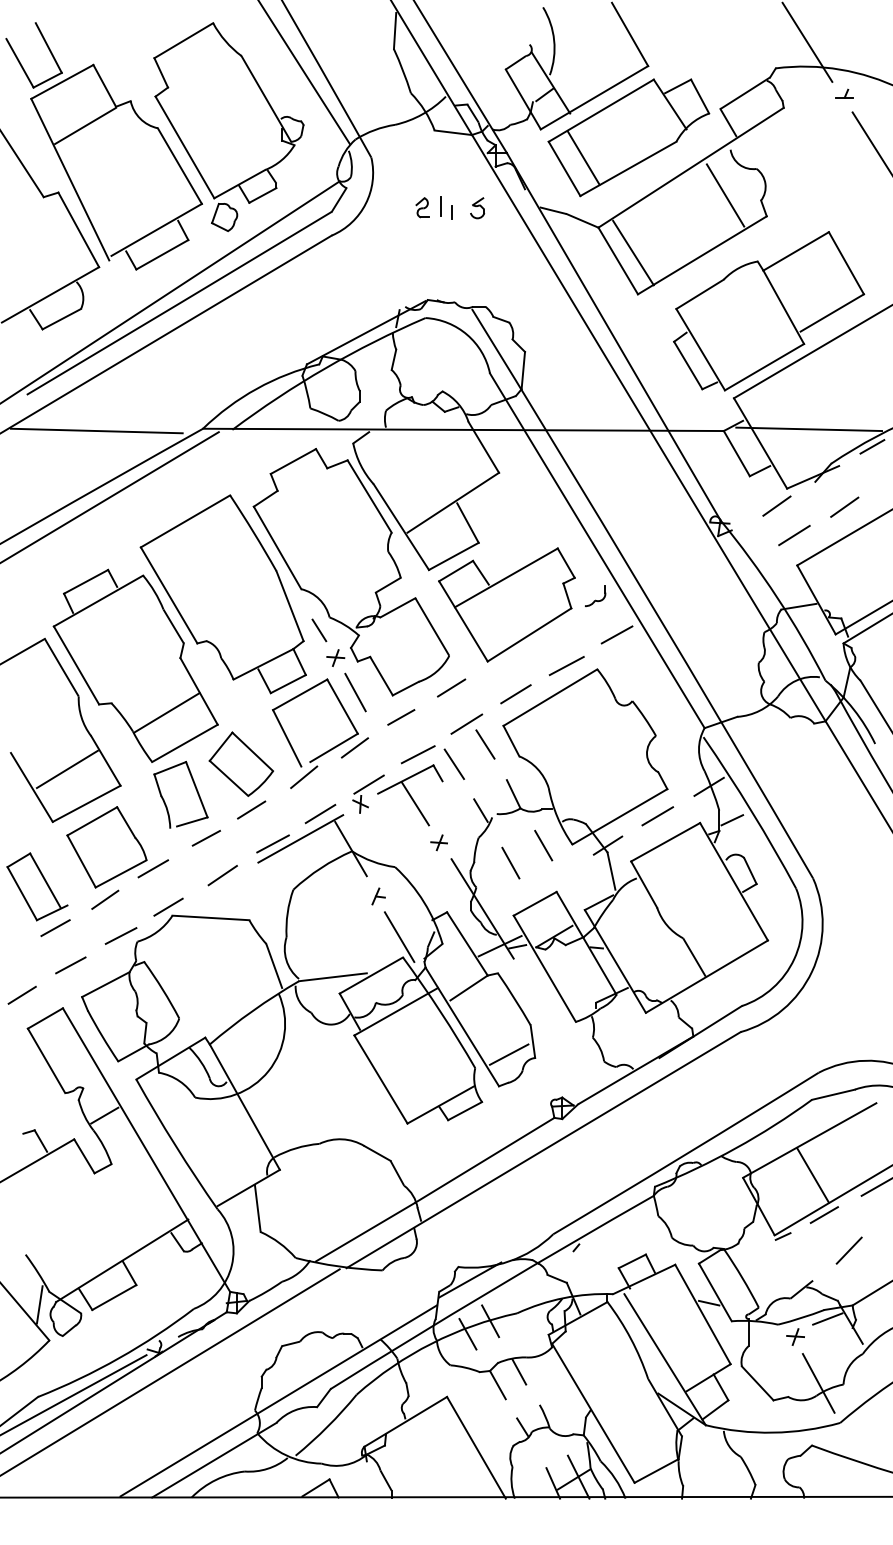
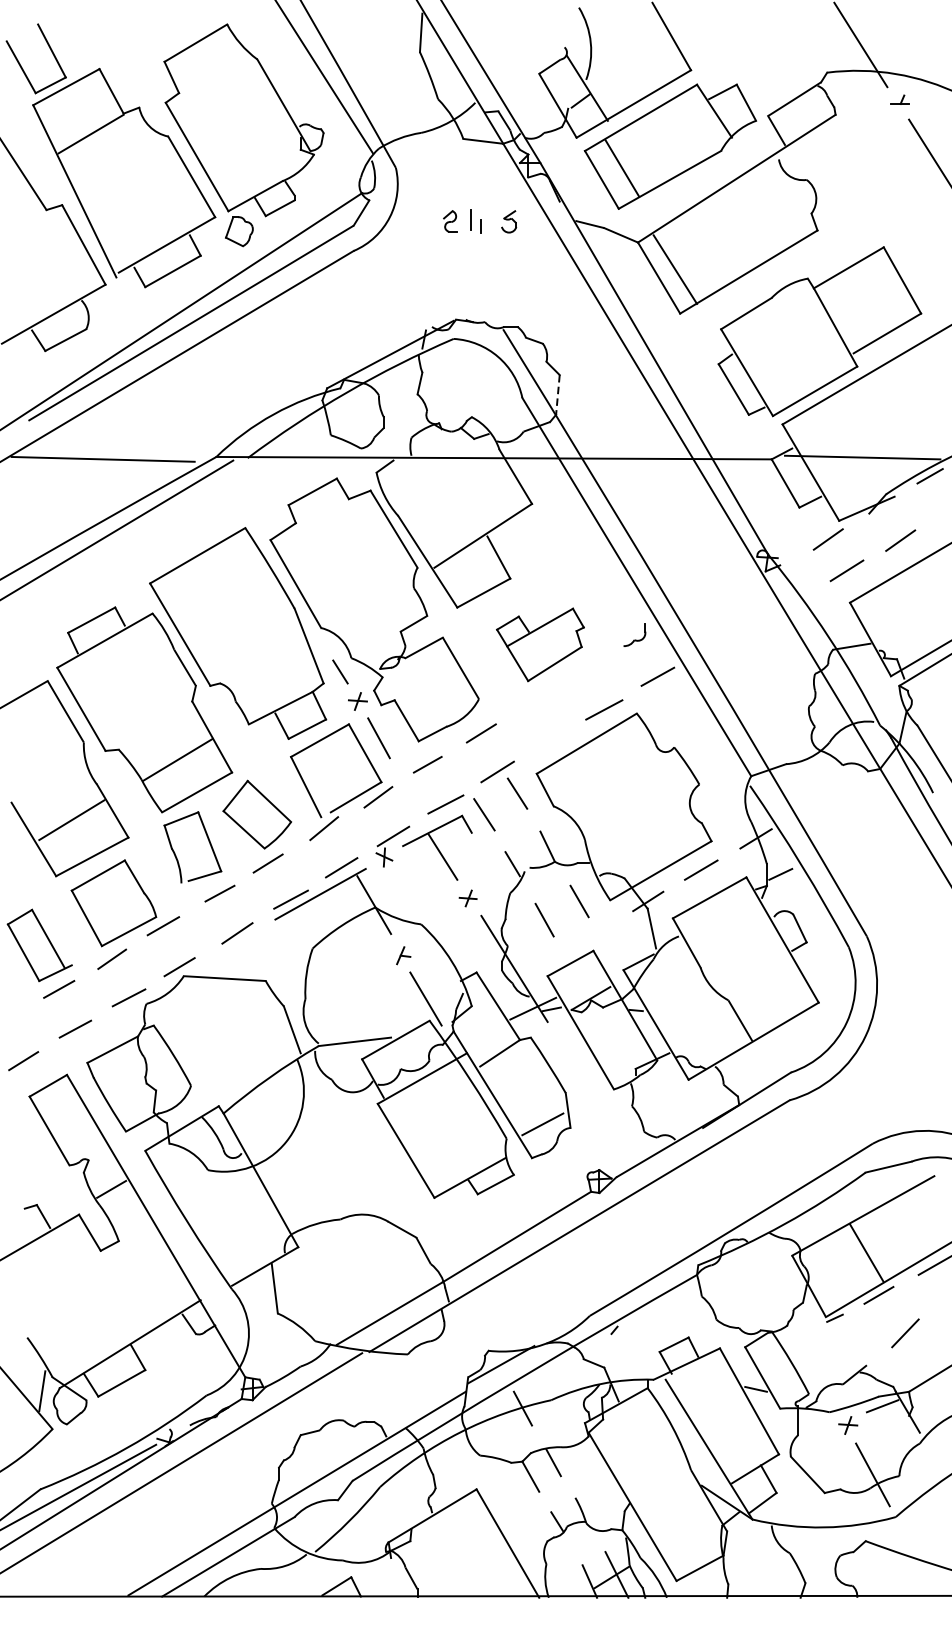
line: (725, 195) -> (773, 208), removed
line: (523, 370) -> (558, 394), solid -> dashed
part: (506, 604) -> (539, 644), size x0.6
line: (515, 694) -> (549, 740), removed
line: (467, 1334) -> (498, 1422), removed

